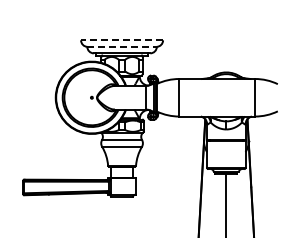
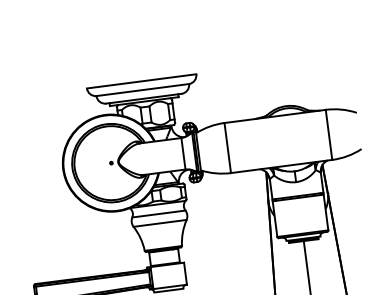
line: (121, 40) -> (140, 81), dashed -> solid
line: (122, 46) -> (143, 89), dashed -> solid

